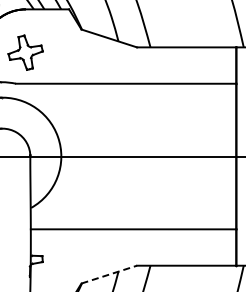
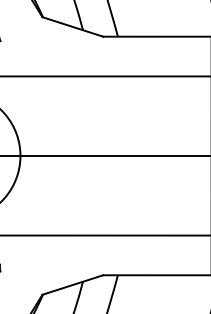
line: (109, 274) -> (73, 284), dashed -> solid

